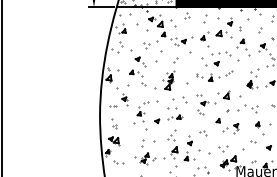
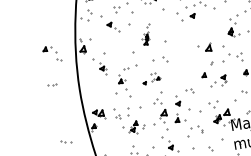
part: (170, 73) -> (146, 34), size x0.6
part: (214, 75) -> (192, 28), removed
part: (137, 77) -> (51, 53), moved
part: (206, 104) -> (188, 60), removed
part: (113, 106) -> (52, 84), moved
part: (168, 115) -> (151, 78), size x0.6
part: (114, 123) -> (117, 113), moved
part: (118, 162) -> (66, 141), moved

